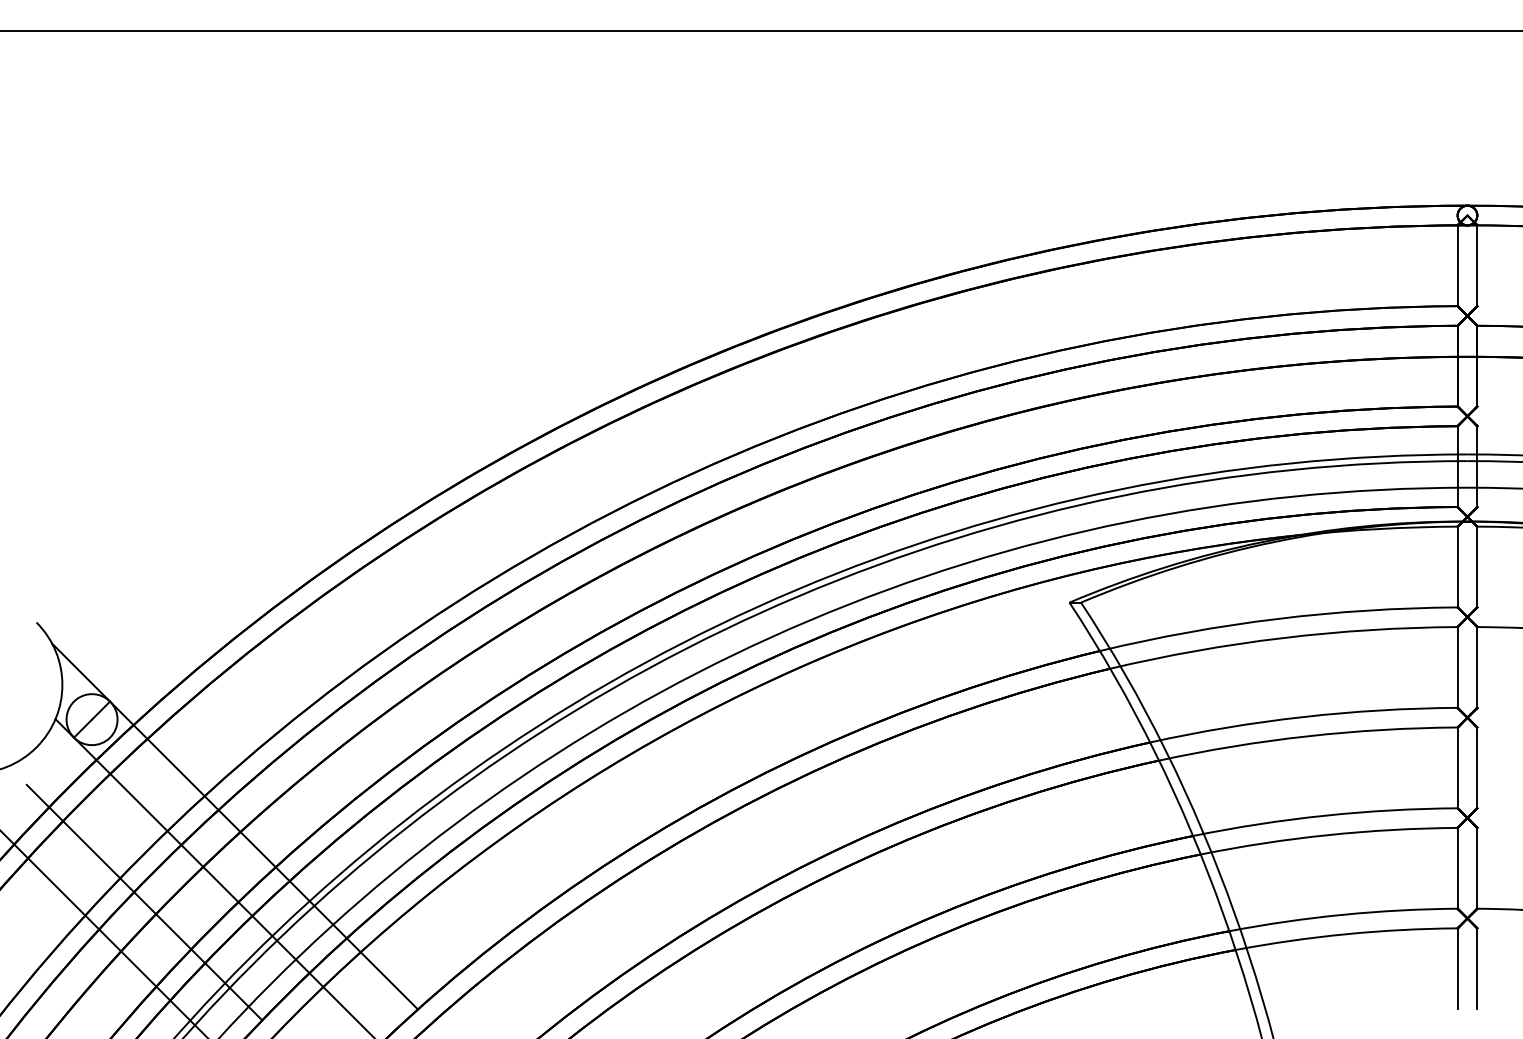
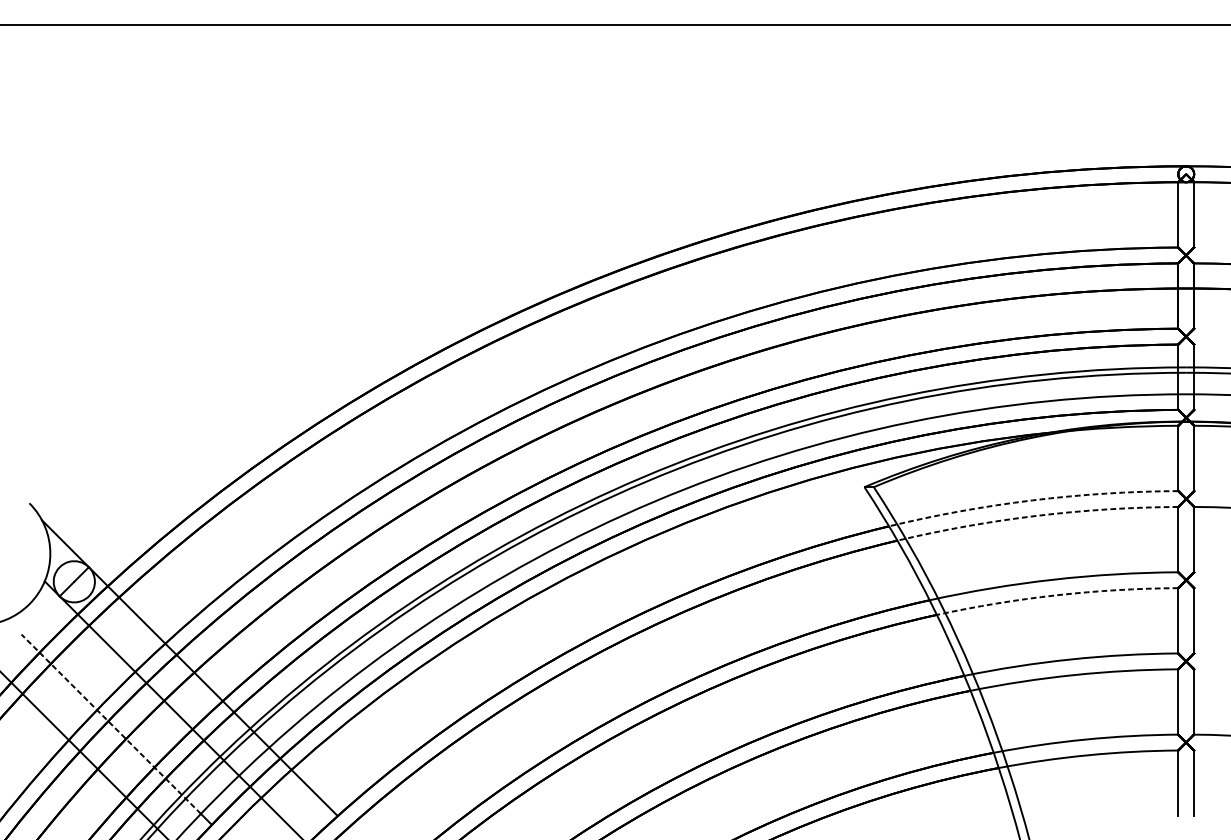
arc: (1277, 618) -> (1032, 500), solid -> dashed
arc: (1282, 638) -> (1036, 516), solid -> dashed
arc: (1307, 736) -> (1056, 595), solid -> dashed
line: (137, 895) -> (111, 723), solid -> dashed

